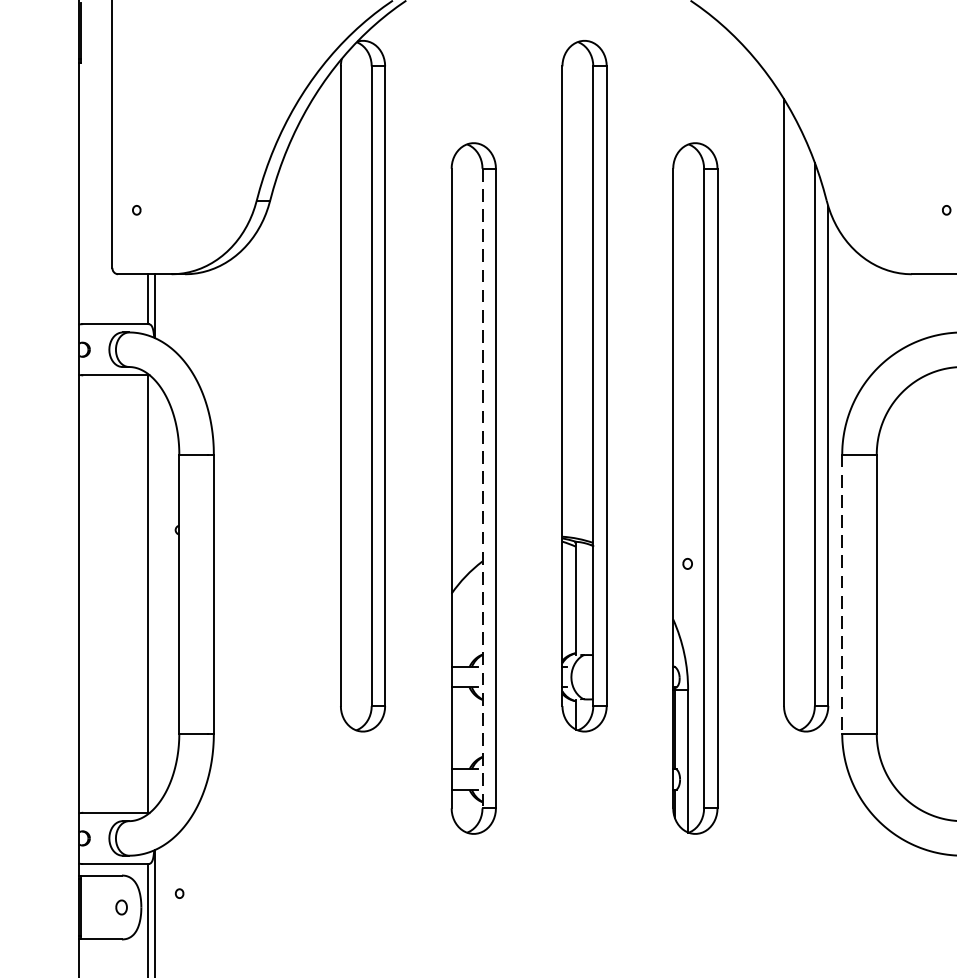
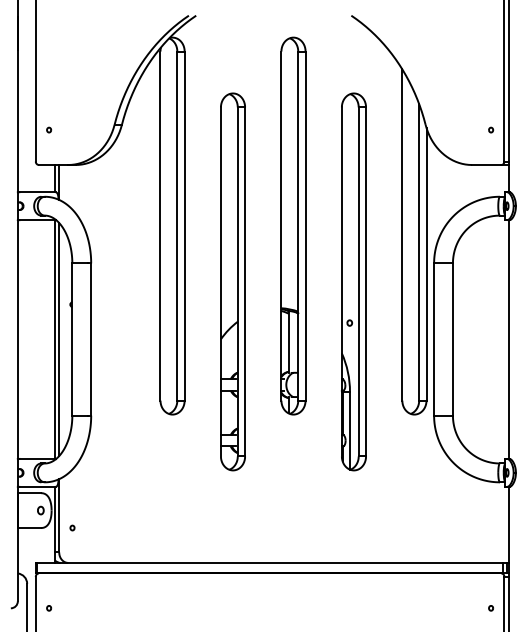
line: (481, 487) -> (237, 281), dashed -> solid
line: (155, 593) -> (59, 339), added
line: (842, 595) -> (434, 340), dashed -> solid
part: (179, 892) -> (72, 527), moved

